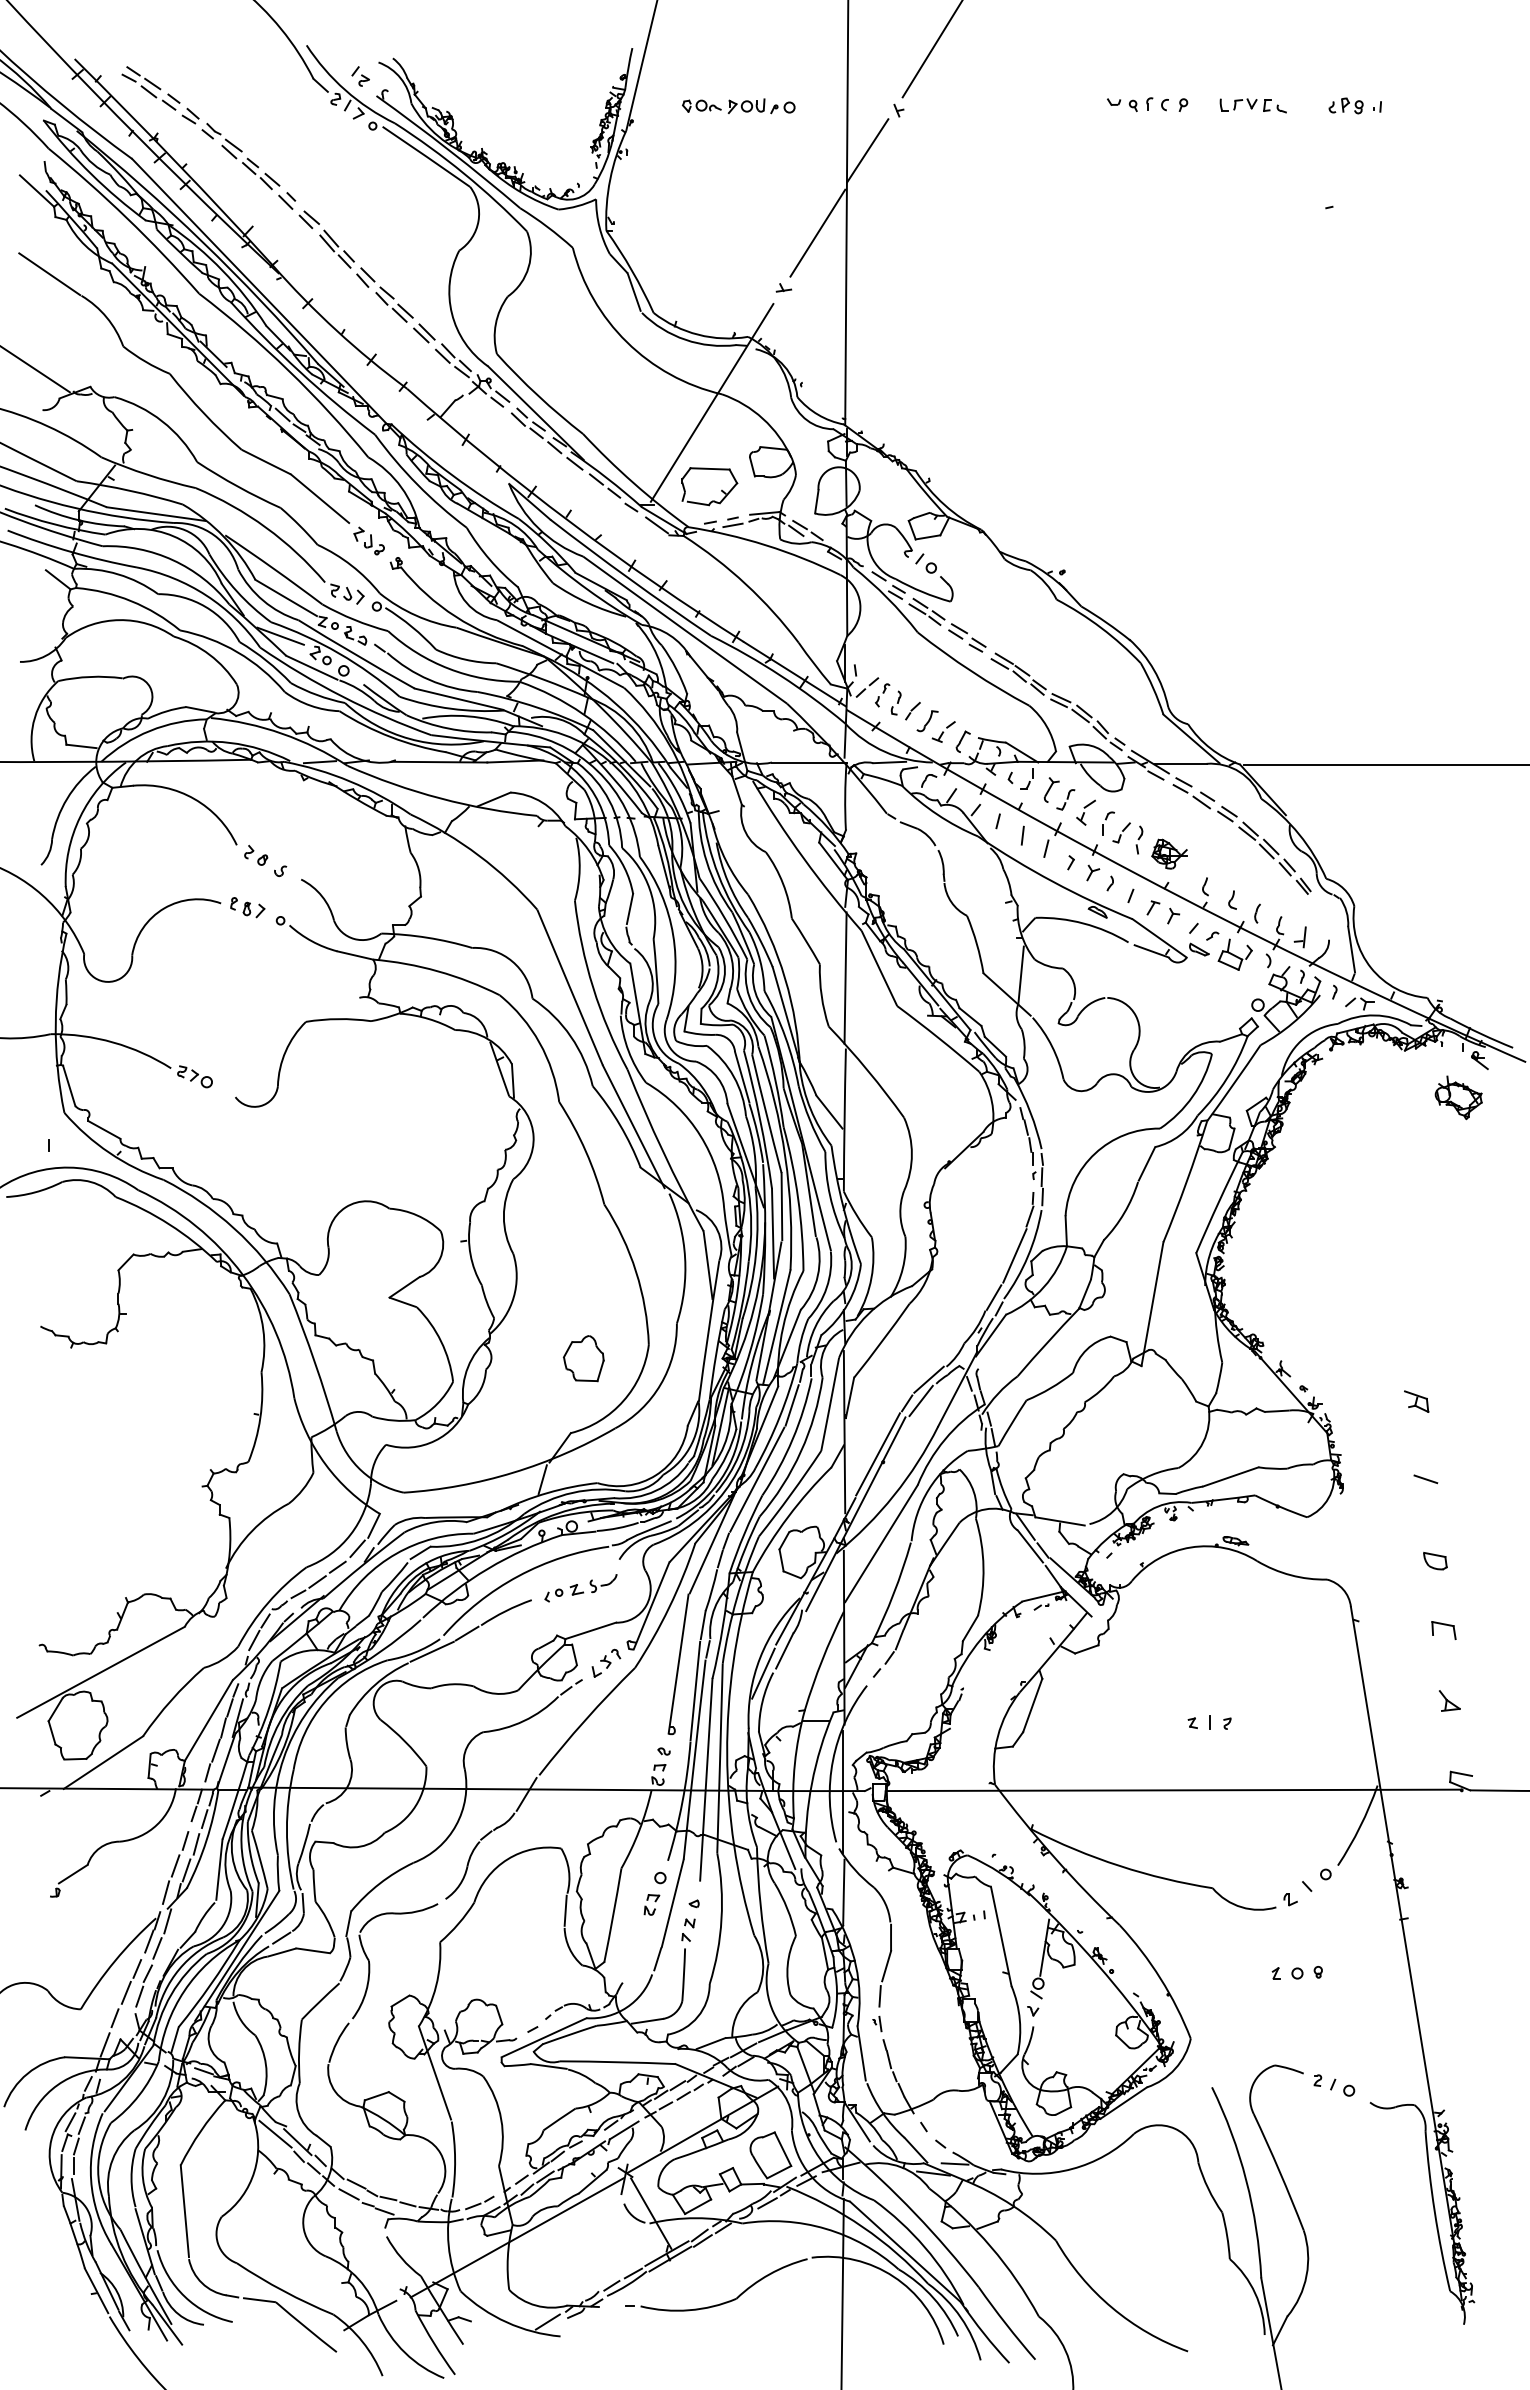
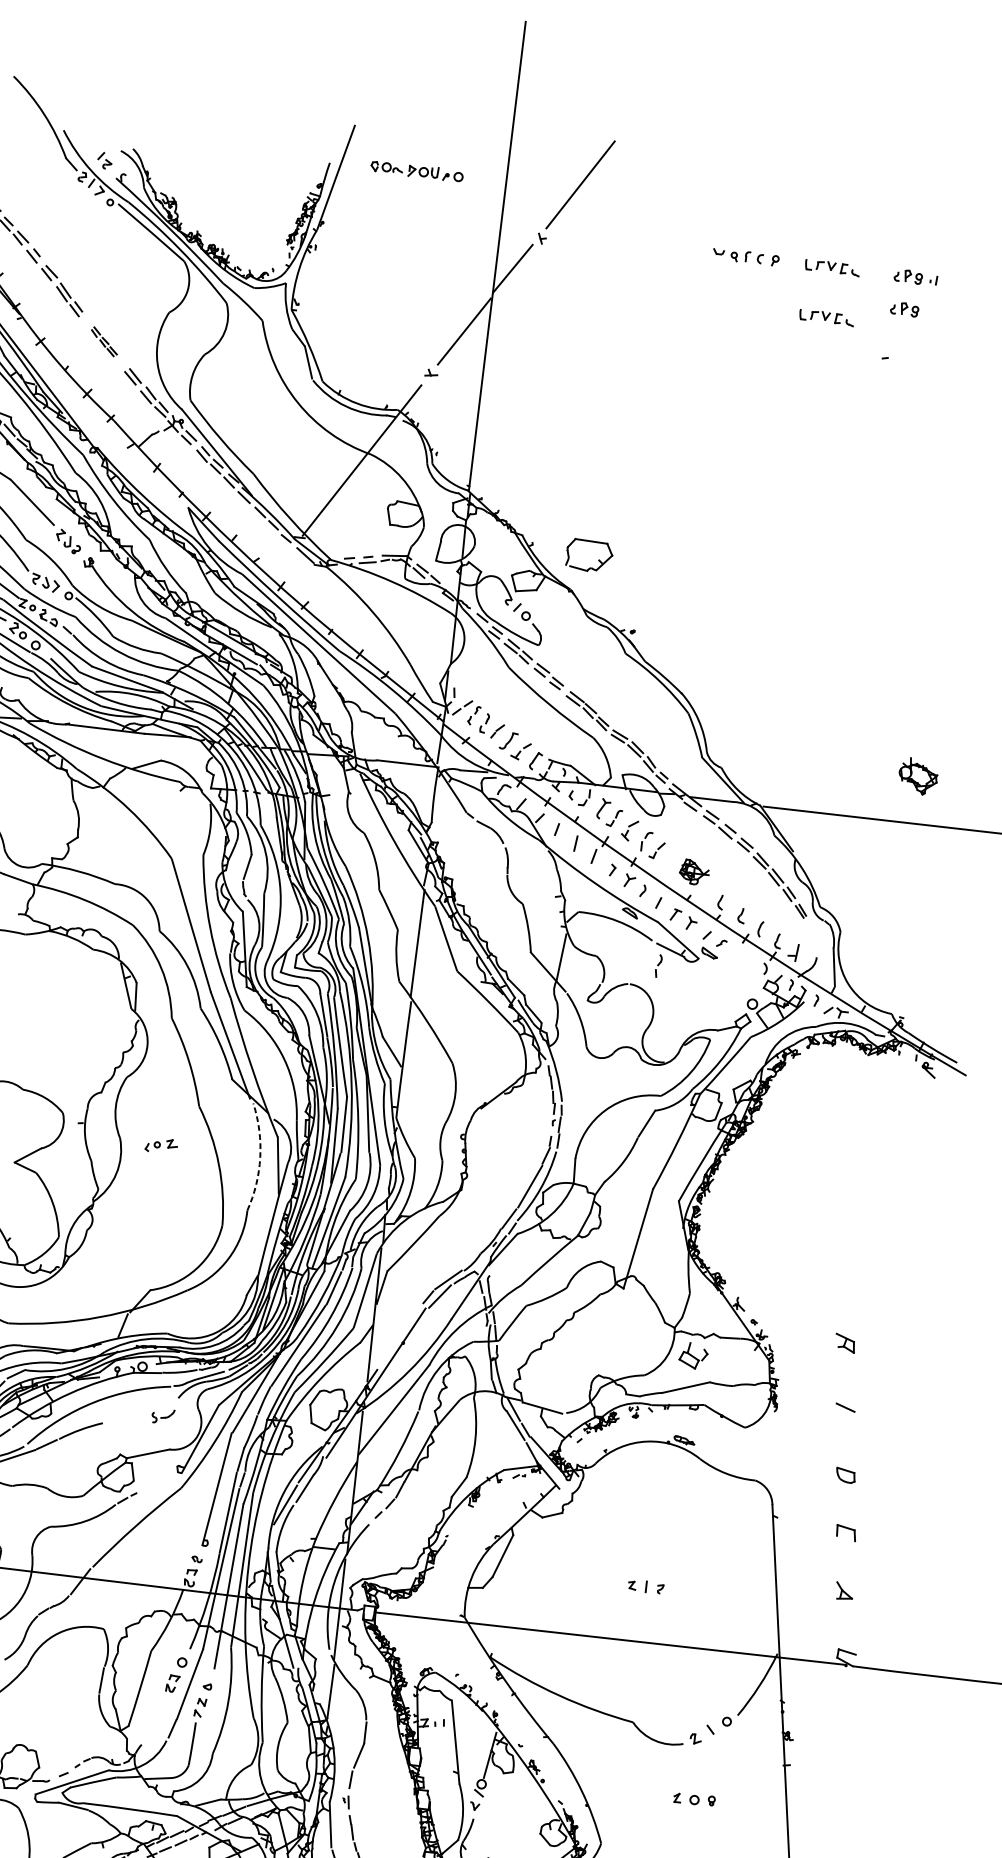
part: (738, 106) -> (416, 171), moved
part: (1345, 145) -> (904, 309), added
part: (1252, 166) -> (826, 317), added
part: (384, 294) -> (104, 341), size x0.6
part: (721, 489) -> (598, 559), moved
part: (1139, 839) -> (658, 965), moved
part: (1234, 954) -> (692, 1355), moved
part: (1458, 1097) -> (918, 776), moved
arc: (685, 1257) -> (260, 1157), solid -> dashed
part: (583, 1358) -> (167, 1230), removed
line: (877, 1454) -> (399, 1336), removed
part: (563, 1593) -> (160, 1145), moved
part: (606, 1662) -> (158, 1481), removed

